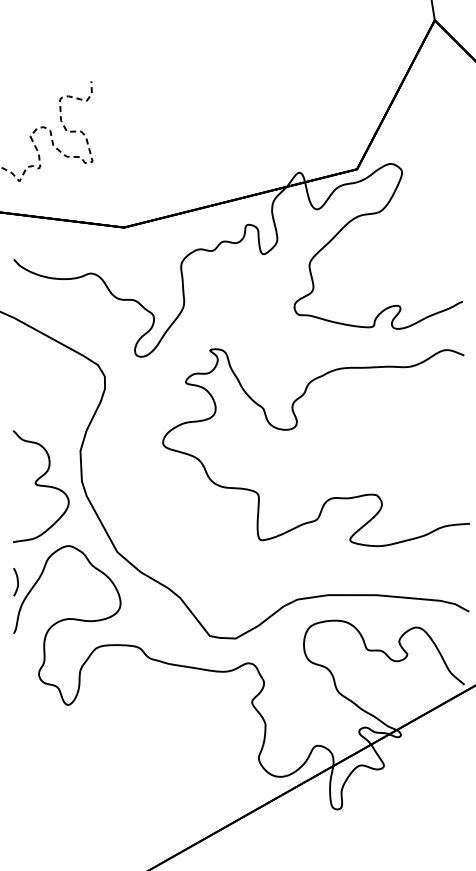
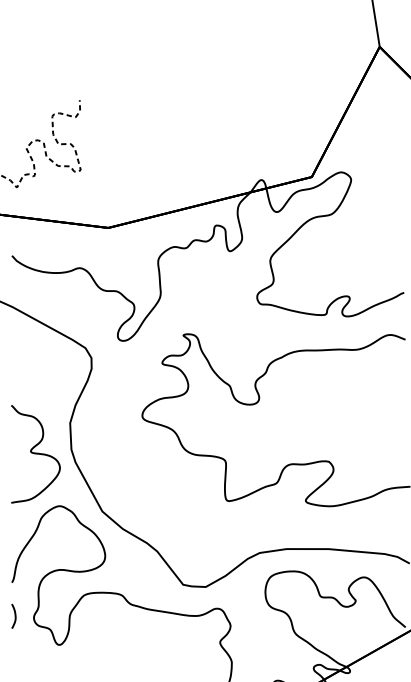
curve: (17, 582) -> (15, 616), moved

